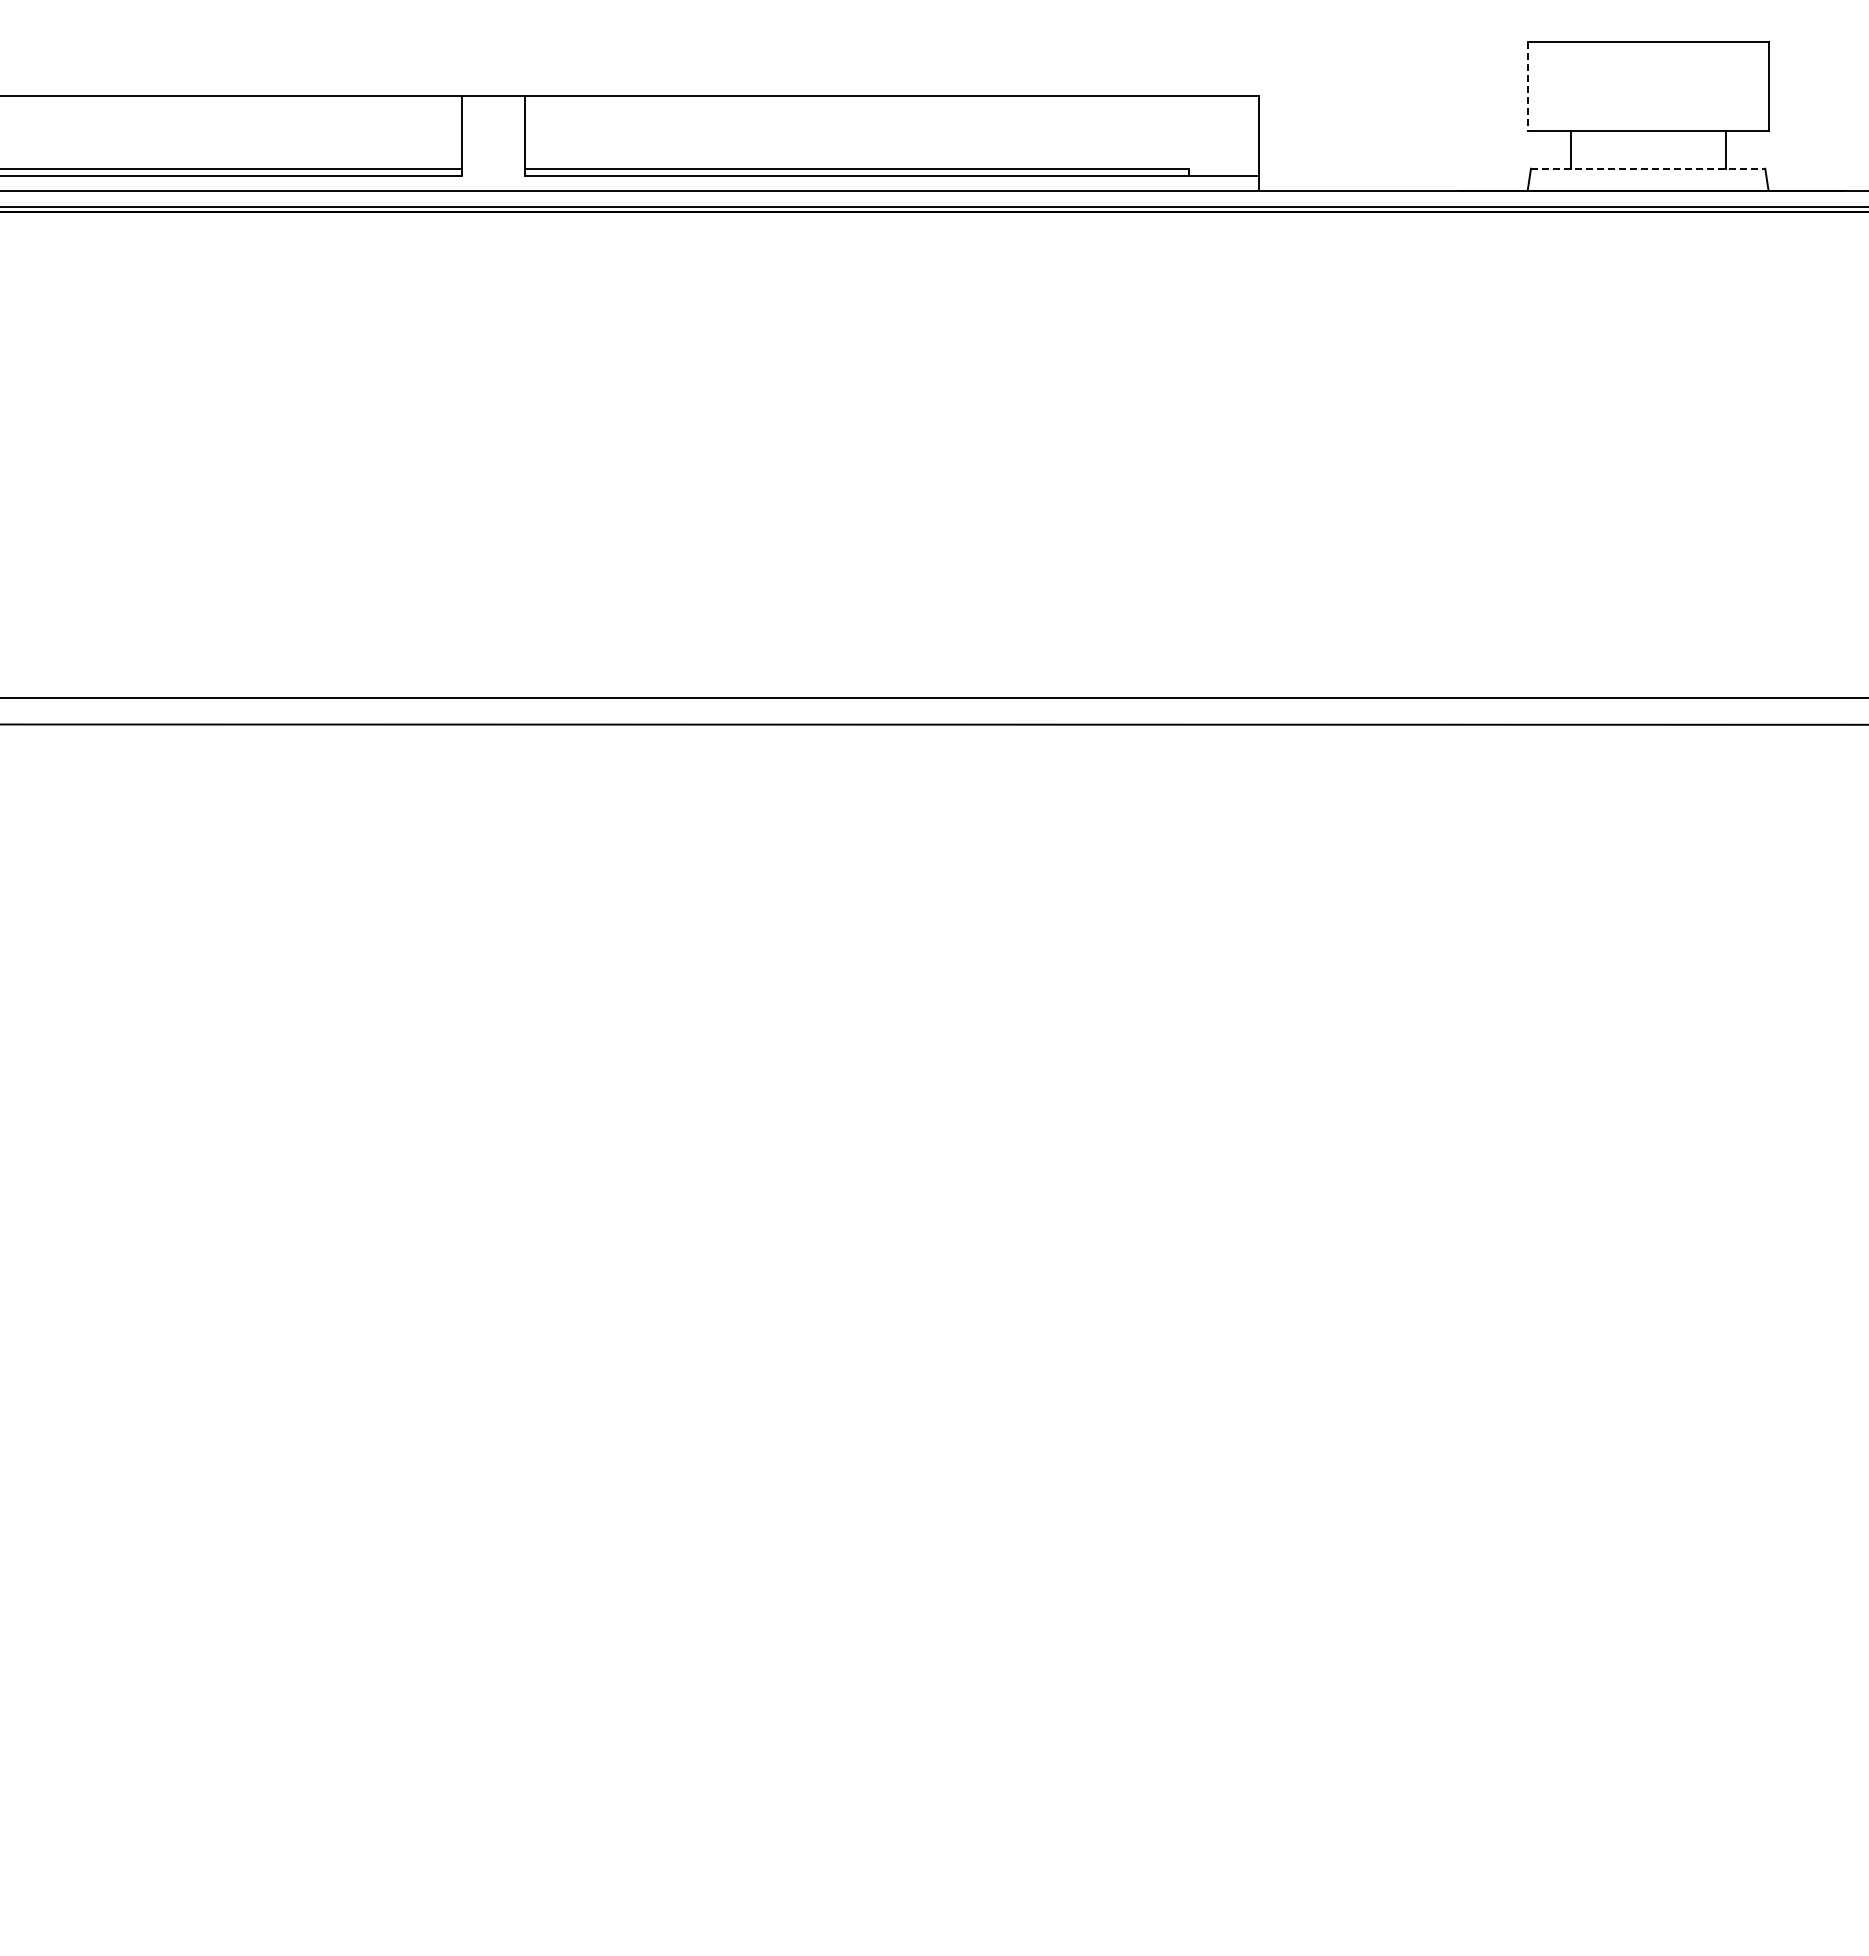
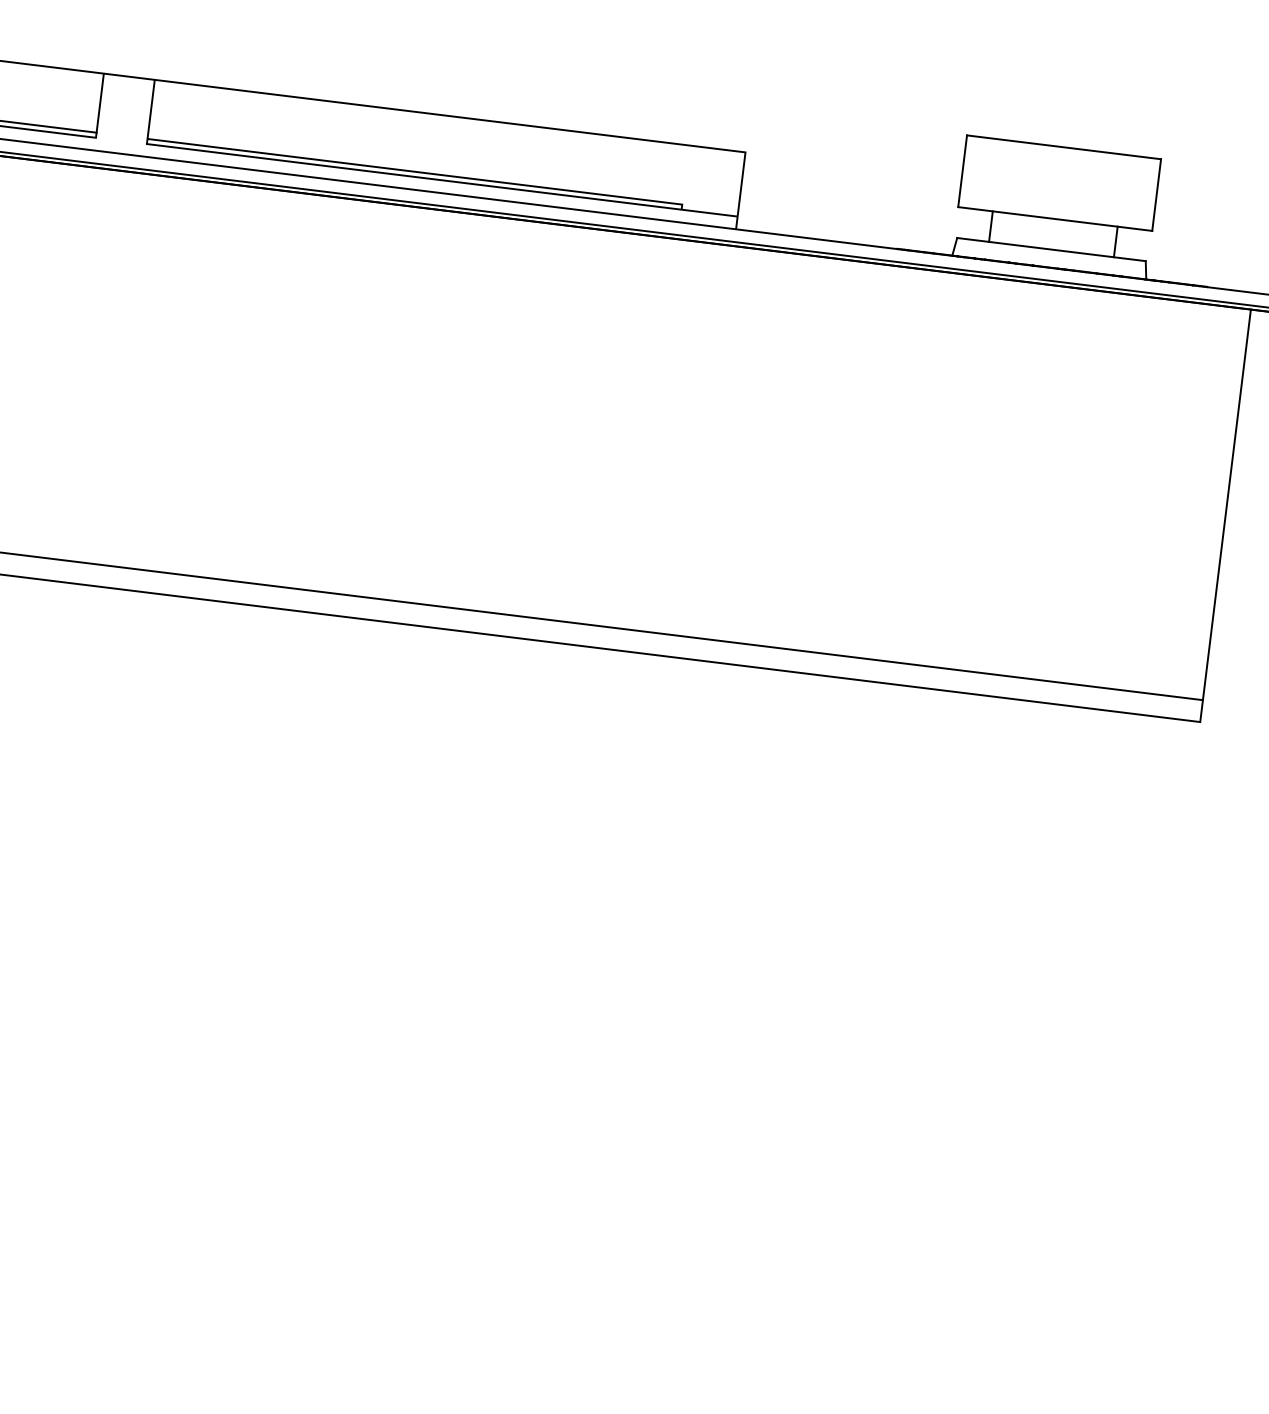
line: (1527, 86) -> (962, 171), dashed -> solid
line: (1648, 168) -> (1051, 249), dashed -> solid

